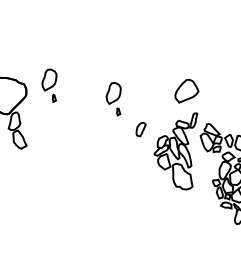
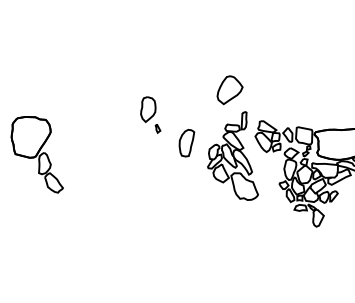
part: (50, 84) -> (75, 114), removed
part: (140, 128) -> (186, 142), size x1.67

